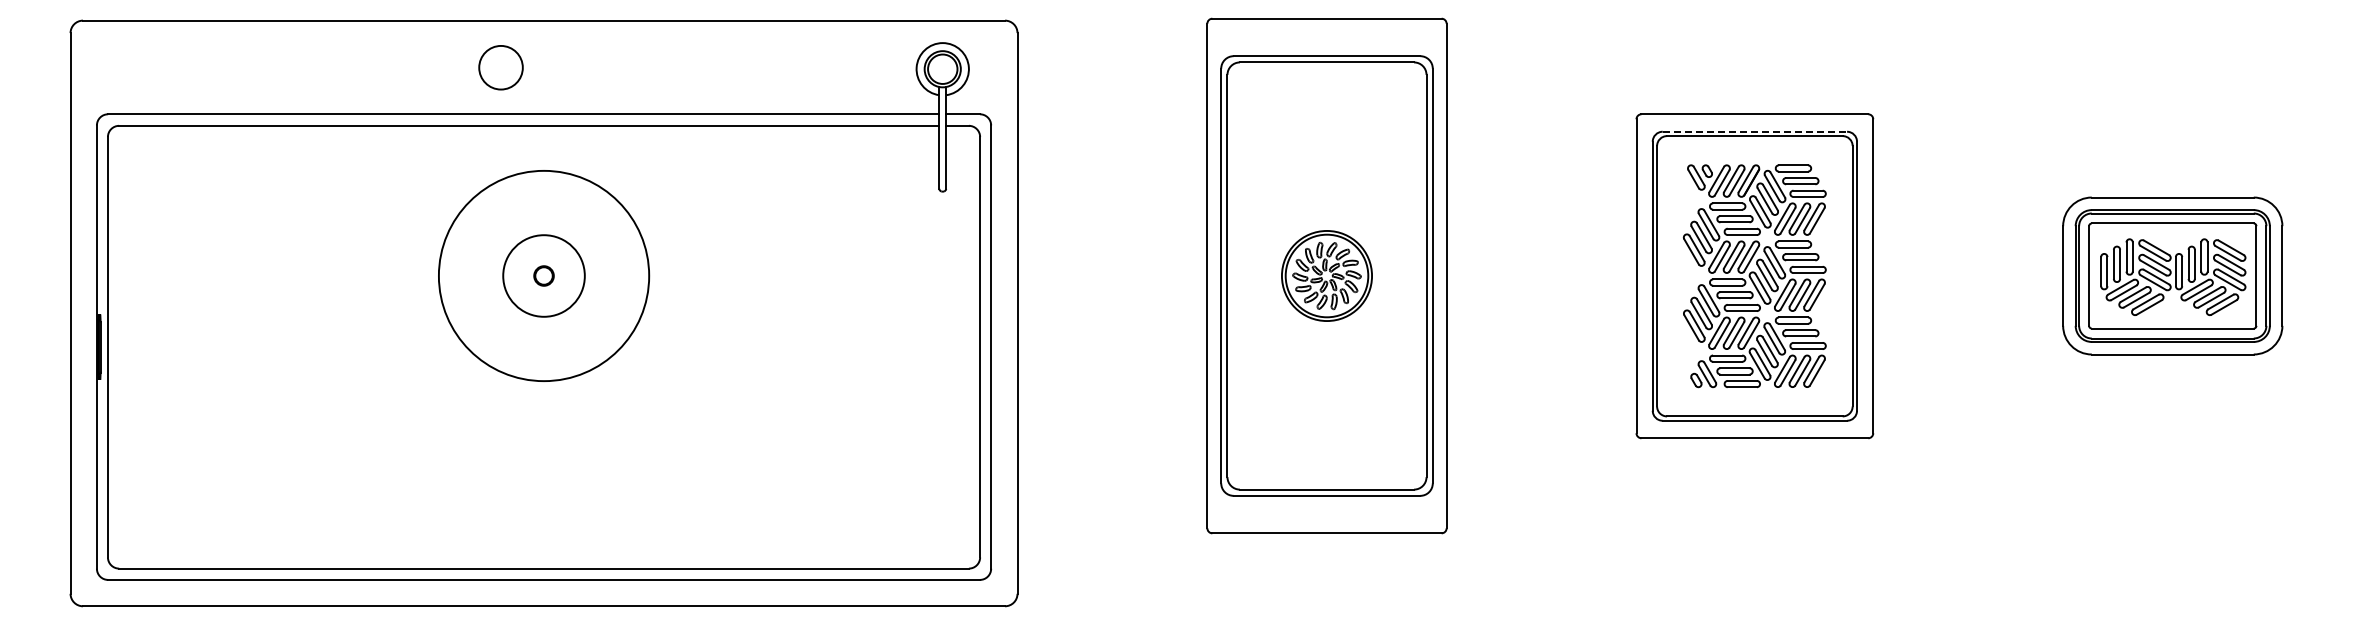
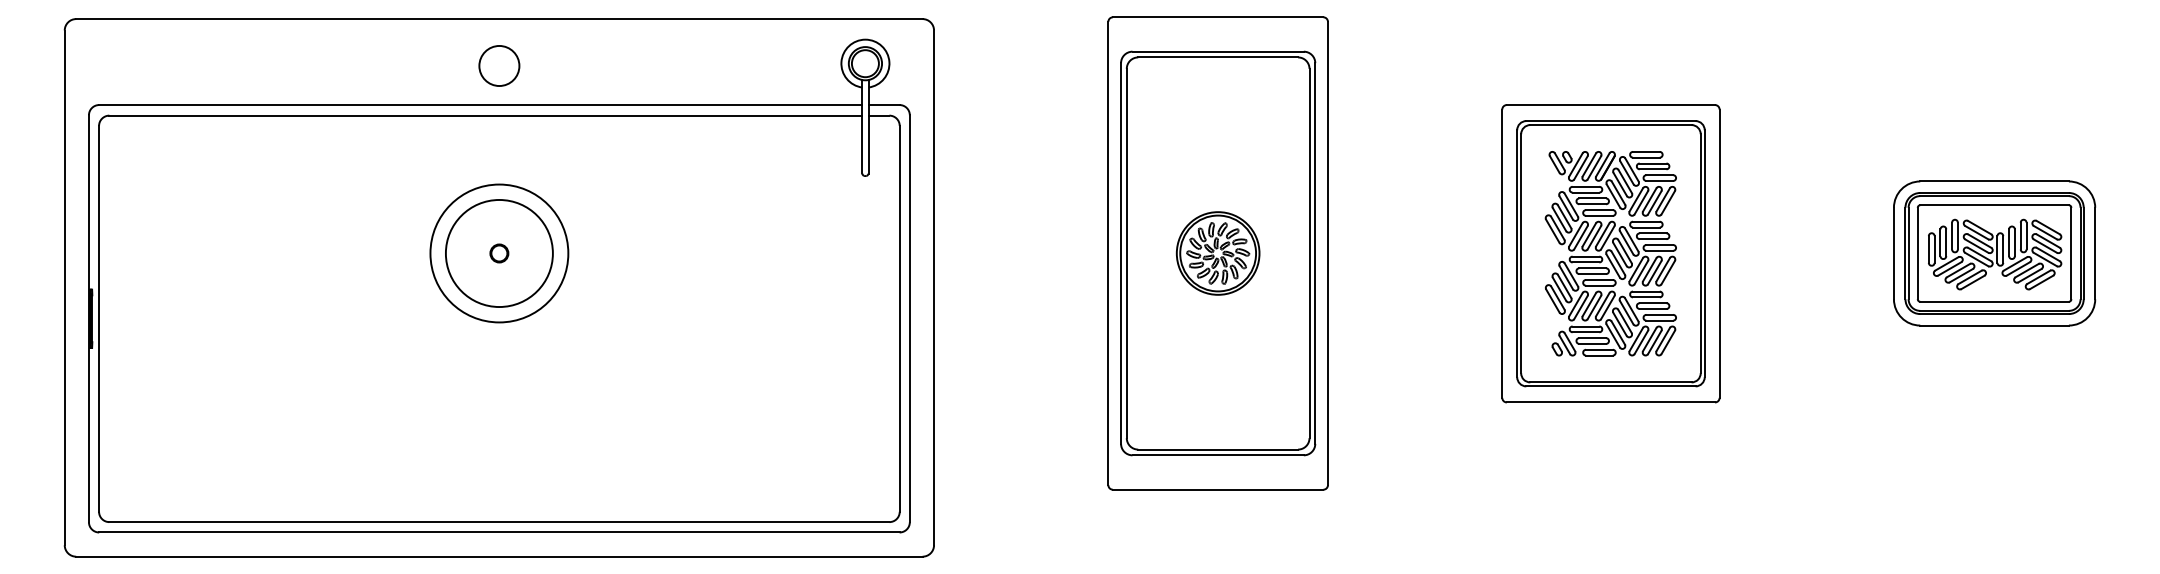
circle: (500, 67) -> (498, 65), moved
line: (1755, 131) -> (1611, 120), dashed -> solid
circle: (543, 275) -> (498, 253), size x0.71
circle: (543, 275) -> (498, 253), size x1.43

